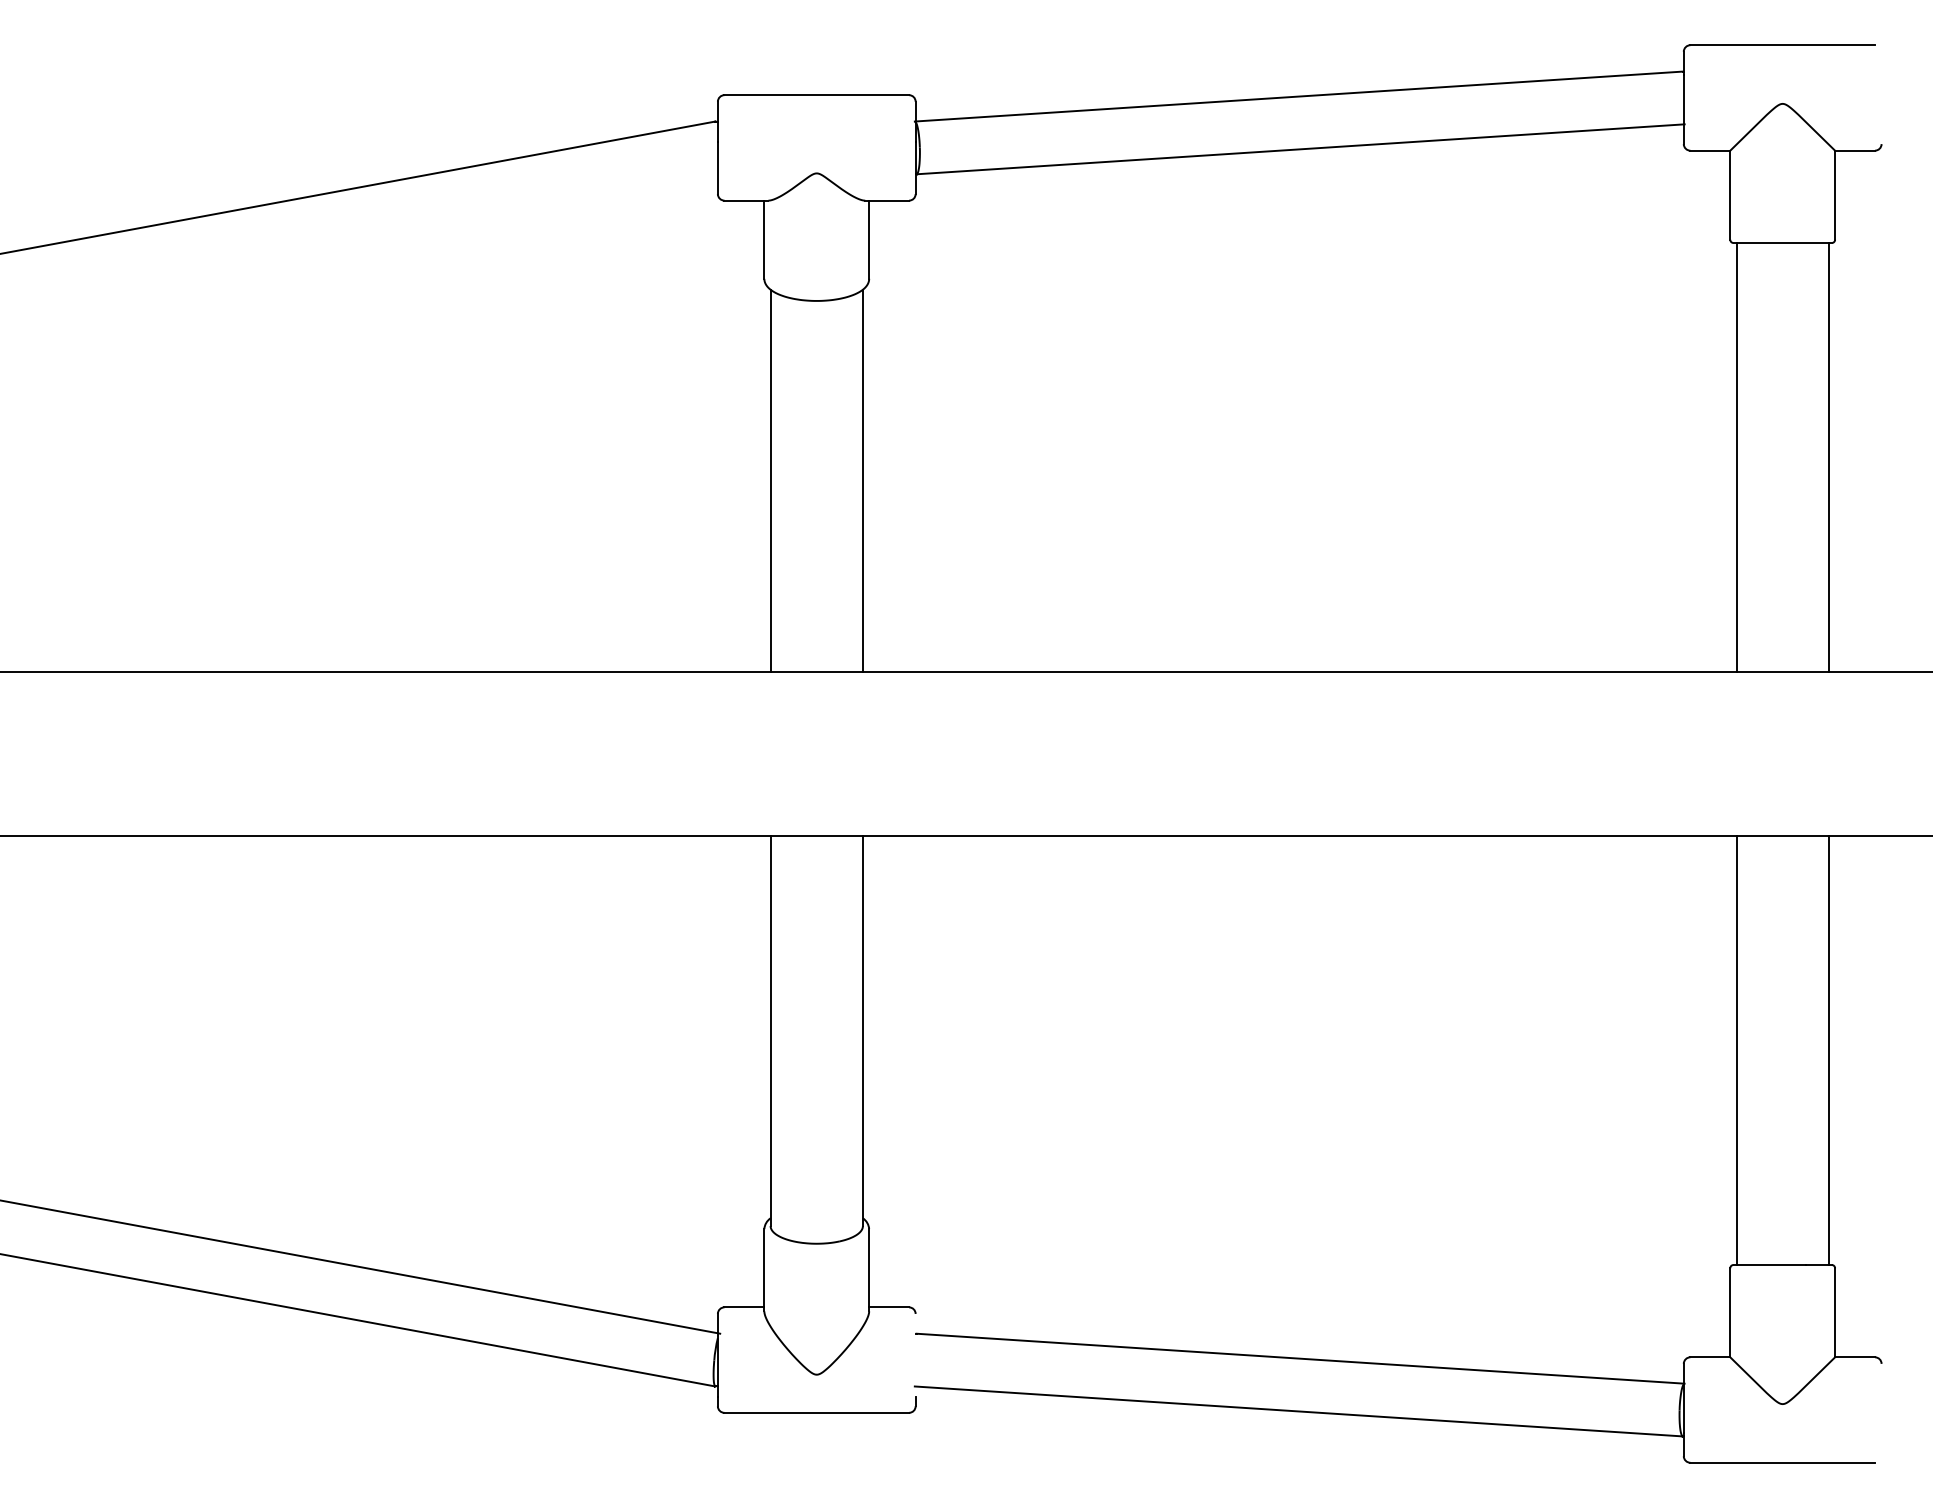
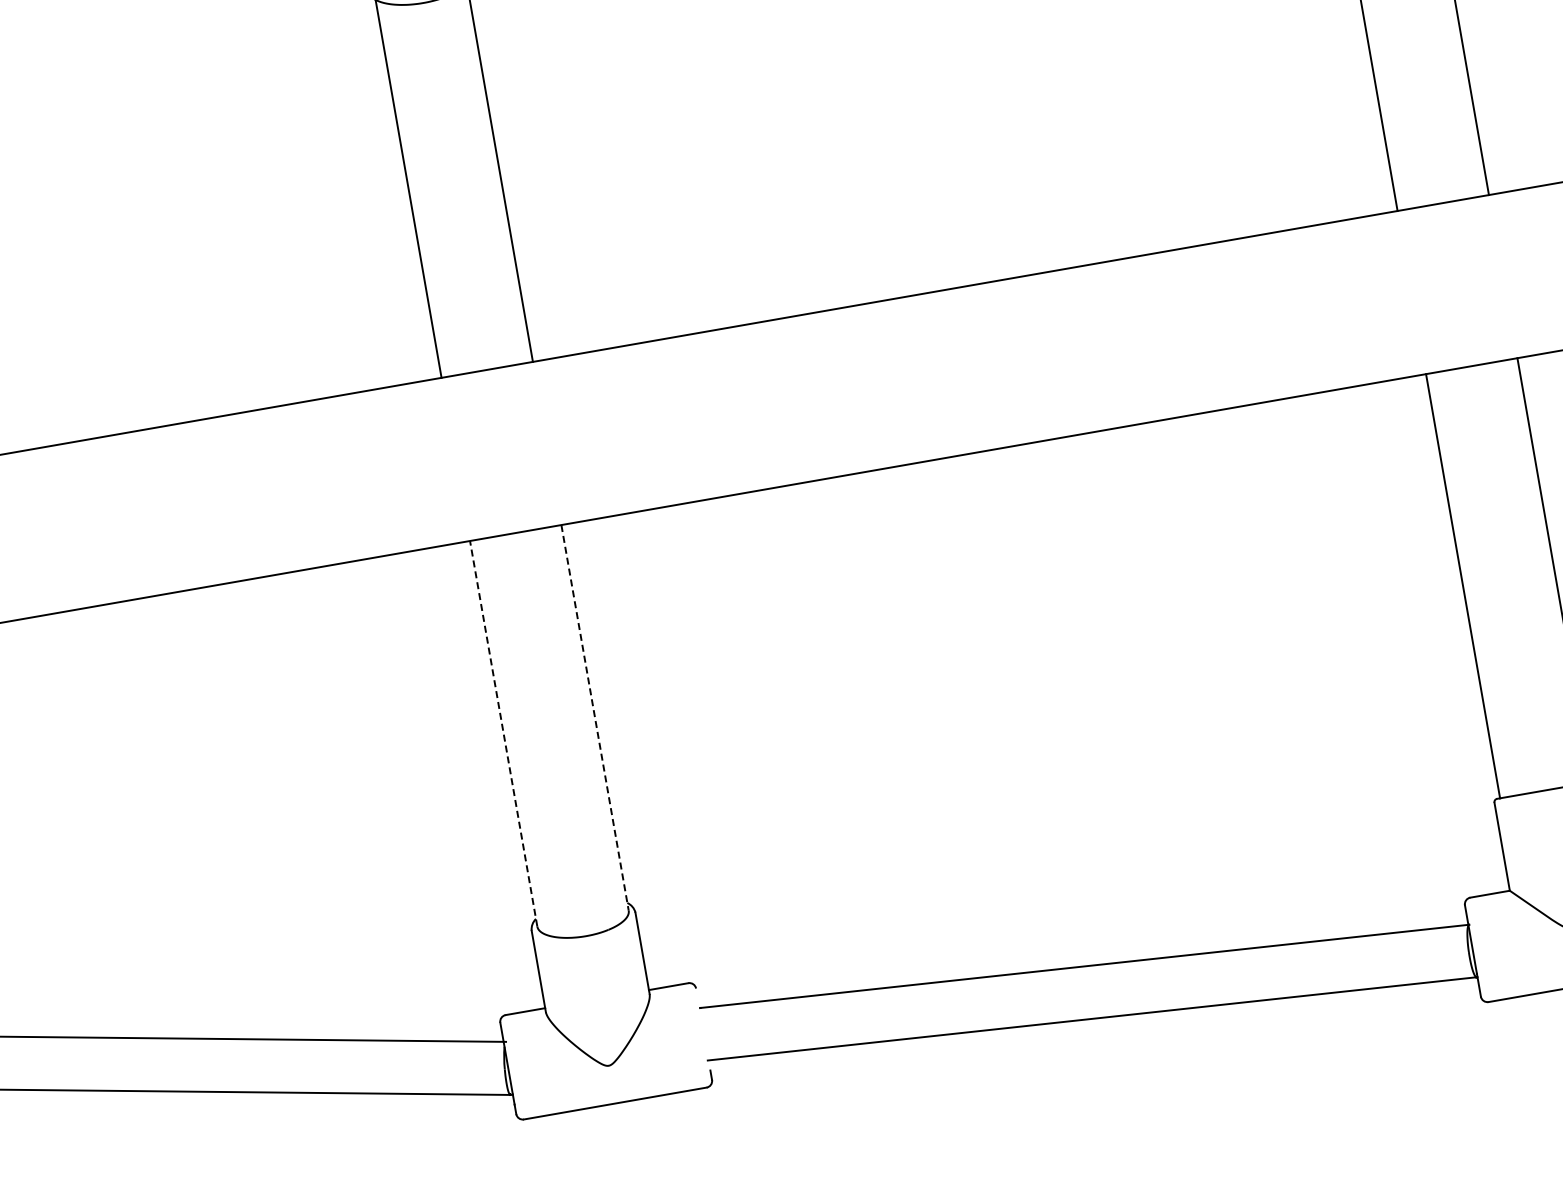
line: (770, 1031) -> (503, 734), solid -> dashed
line: (862, 1031) -> (594, 718), solid -> dashed

